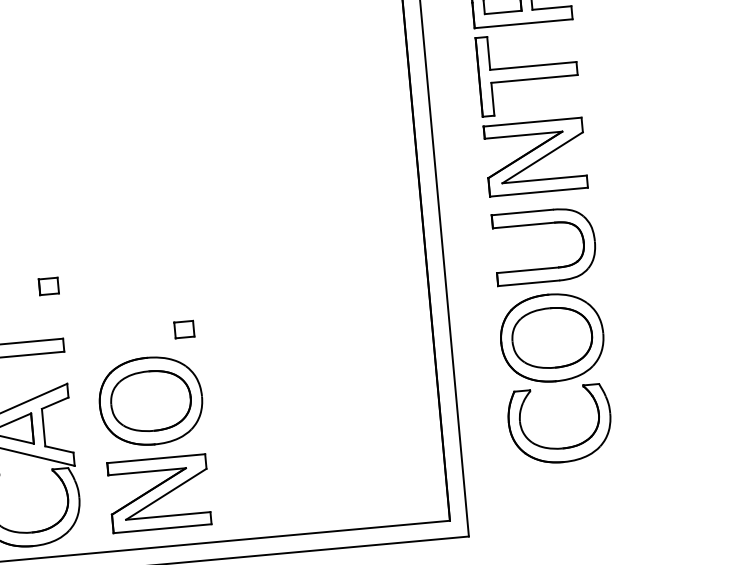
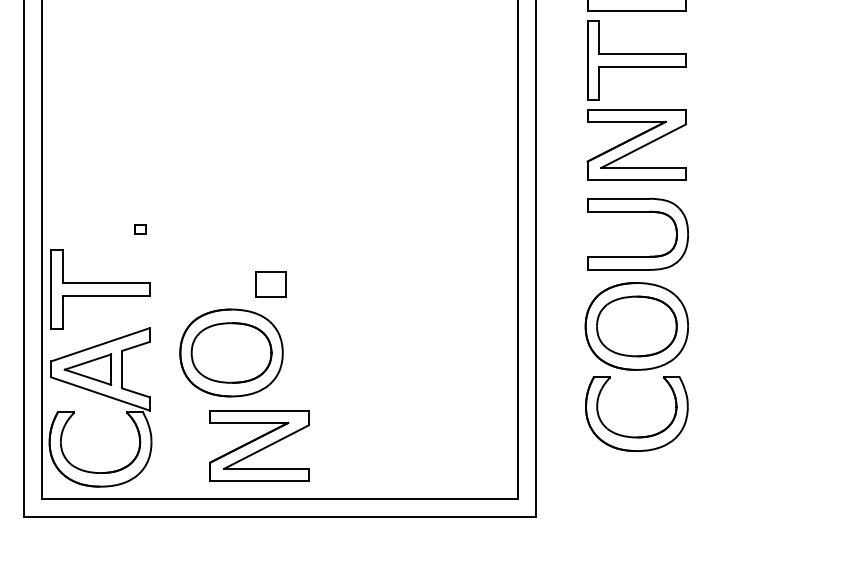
part: (49, 286) -> (140, 229), size x0.6
part: (184, 329) -> (271, 284), size x1.6
part: (159, 493) -> (259, 445), moved

